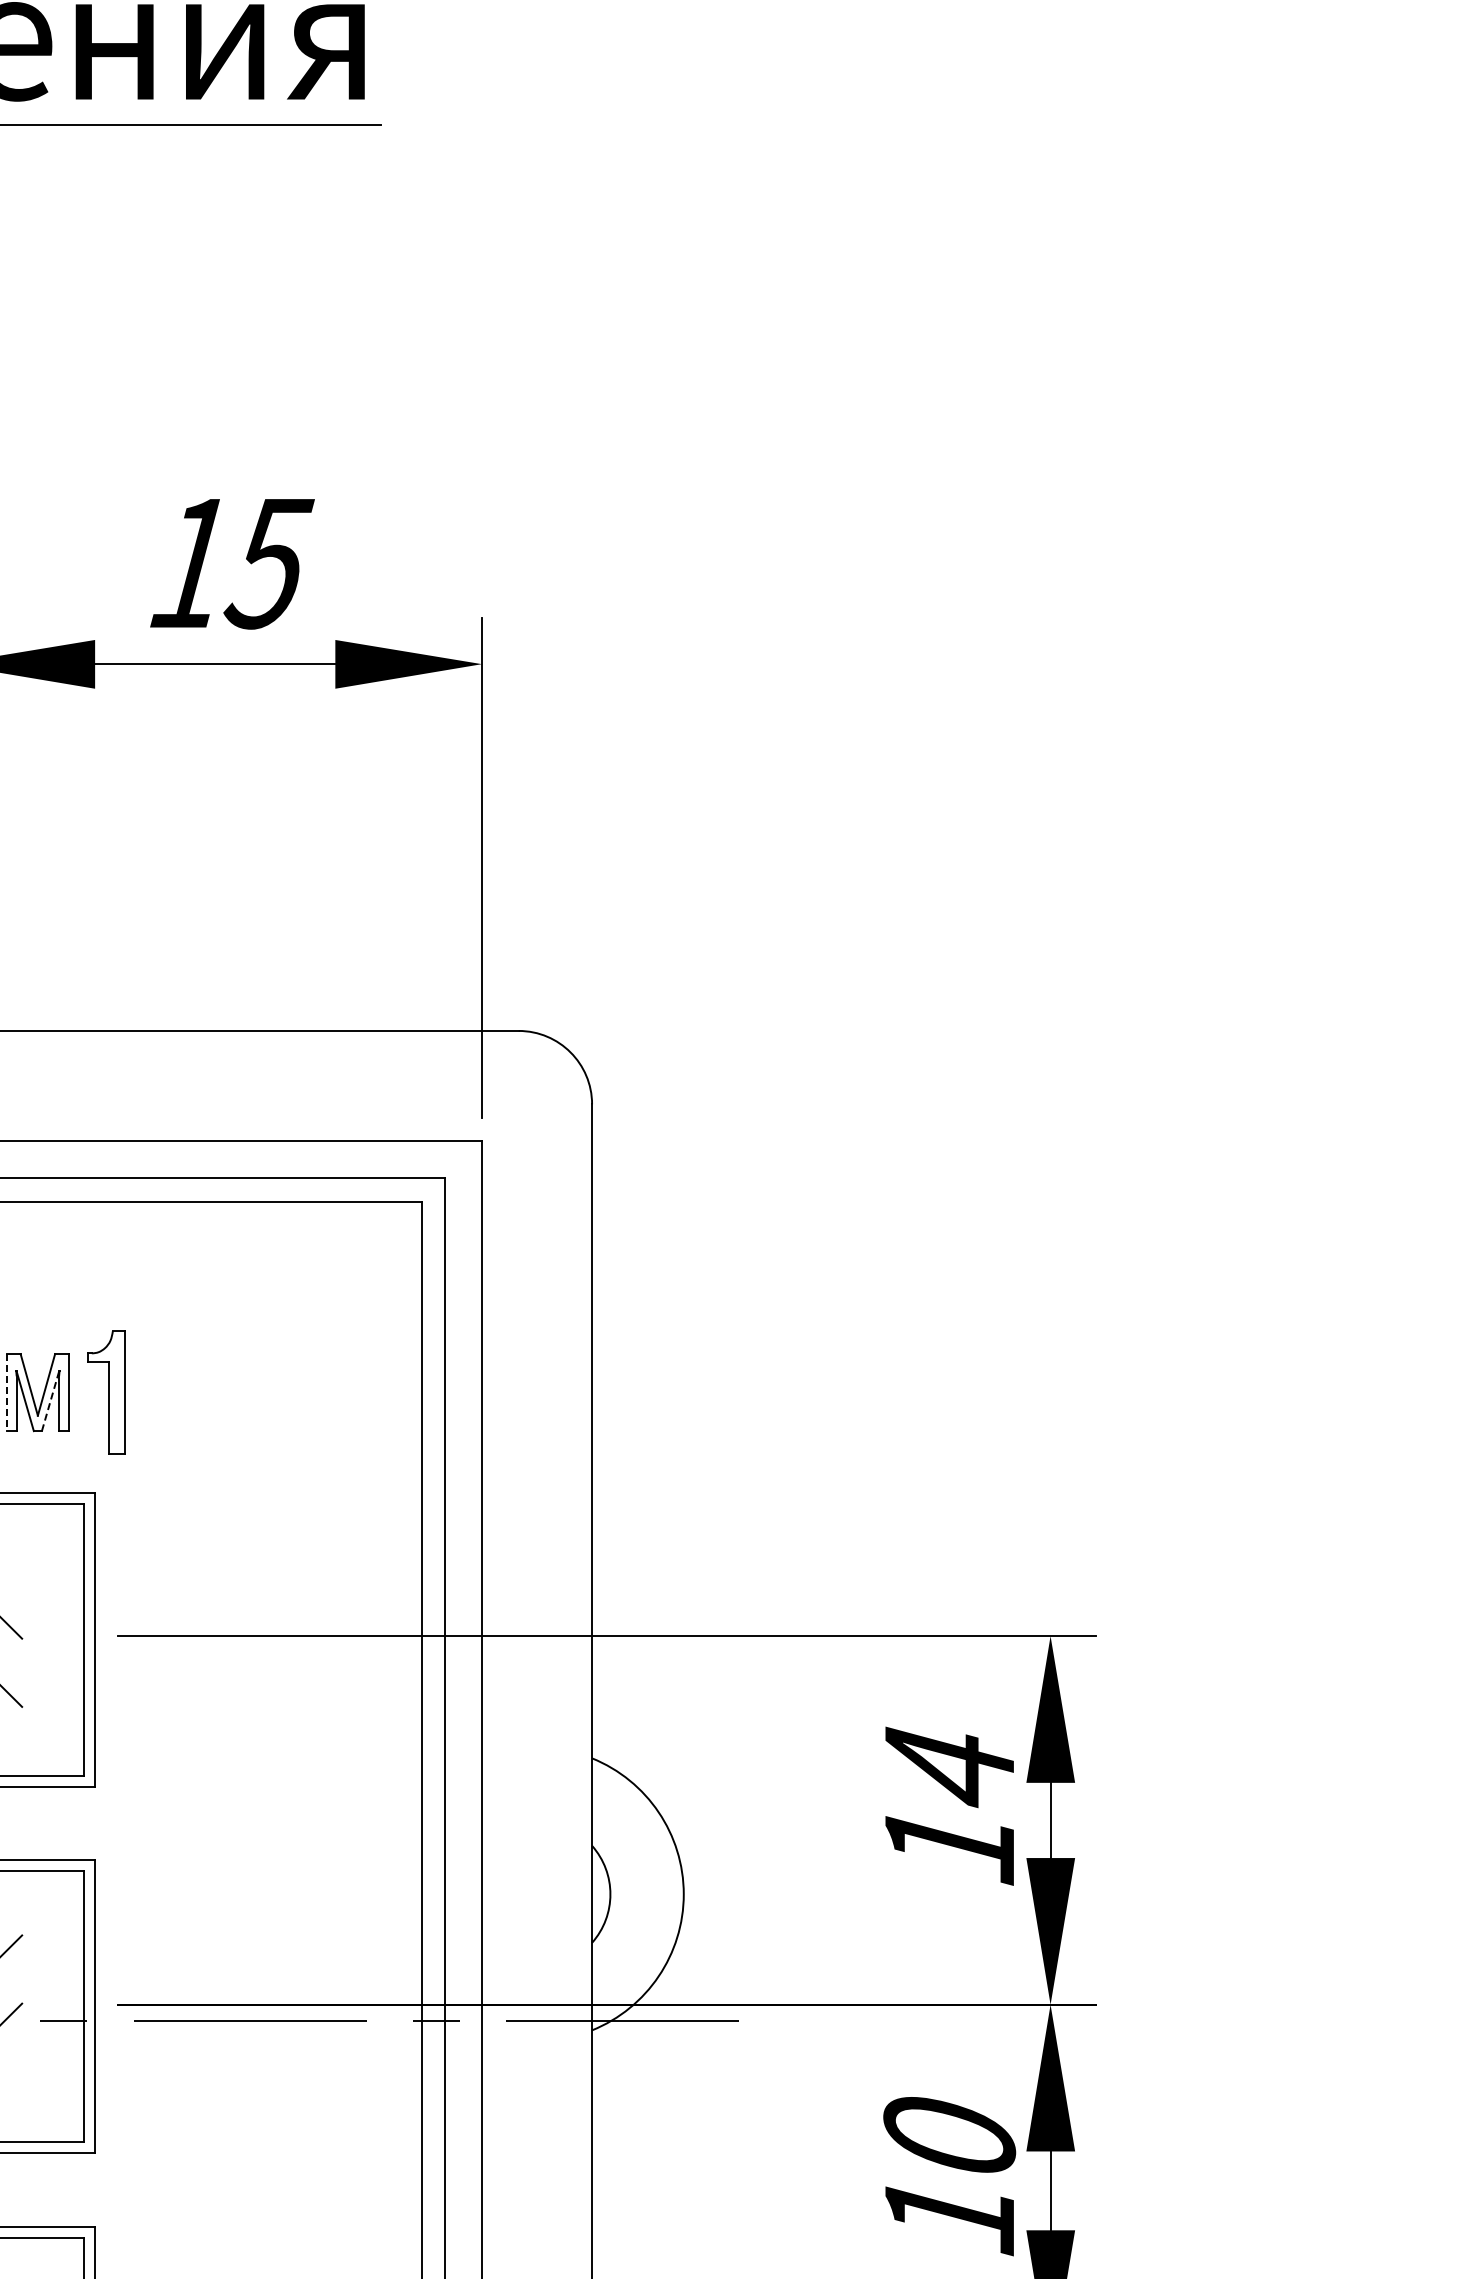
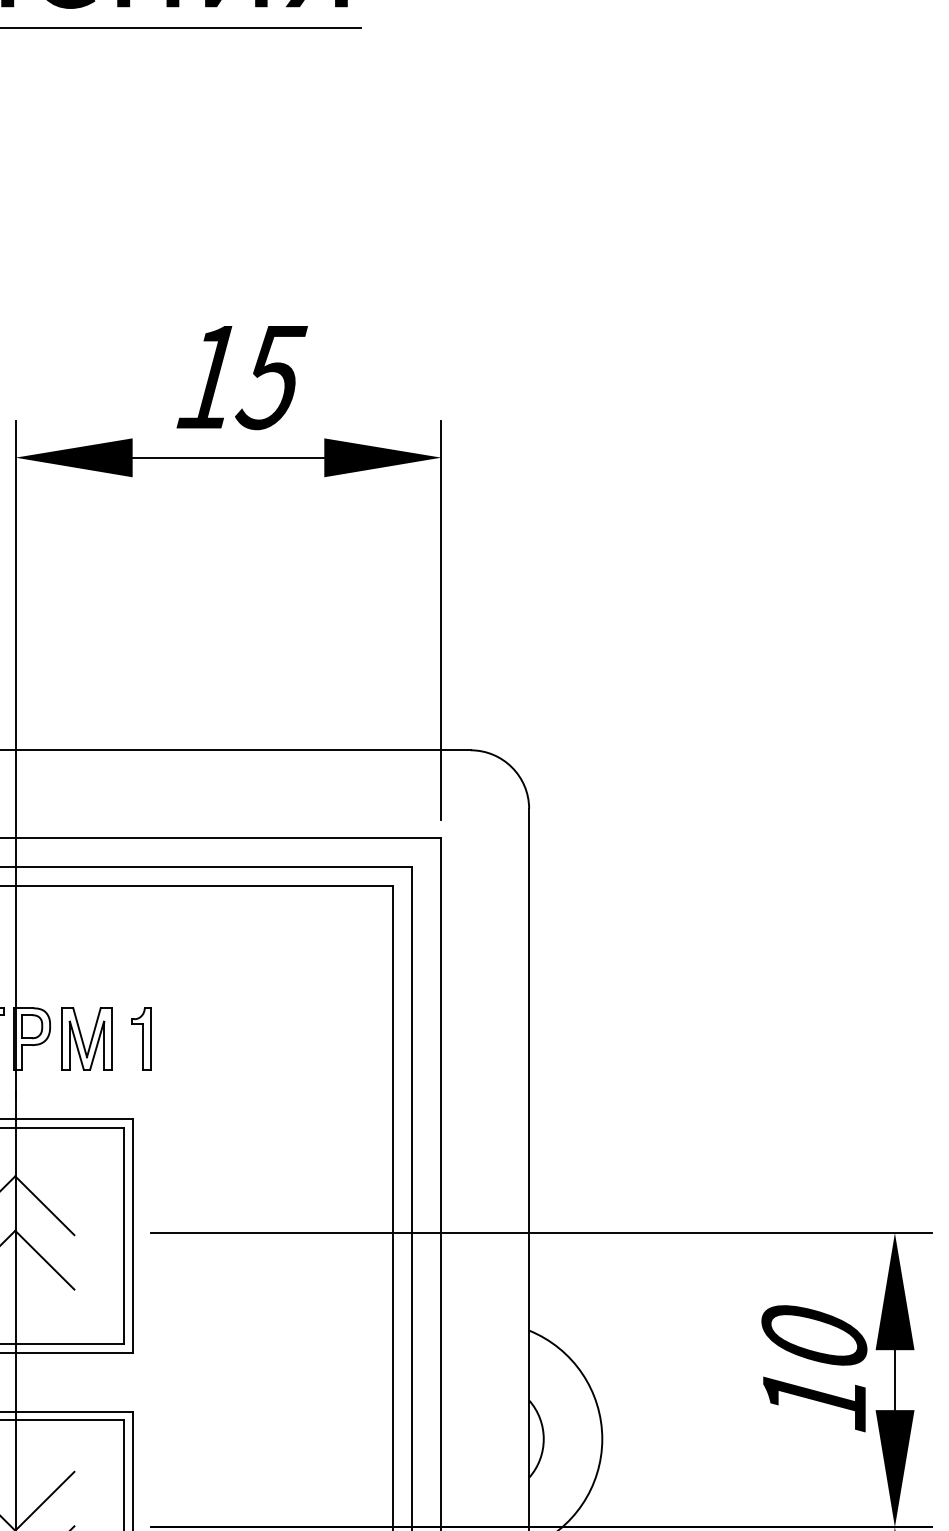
line: (6, 1392) -> (61, 1038), dashed -> solid
part: (106, 1392) -> (141, 1038), size x0.62
line: (50, 1400) -> (97, 1045), dashed -> solid
text: (949, 1767) -> (814, 1337), 14 -> 10

